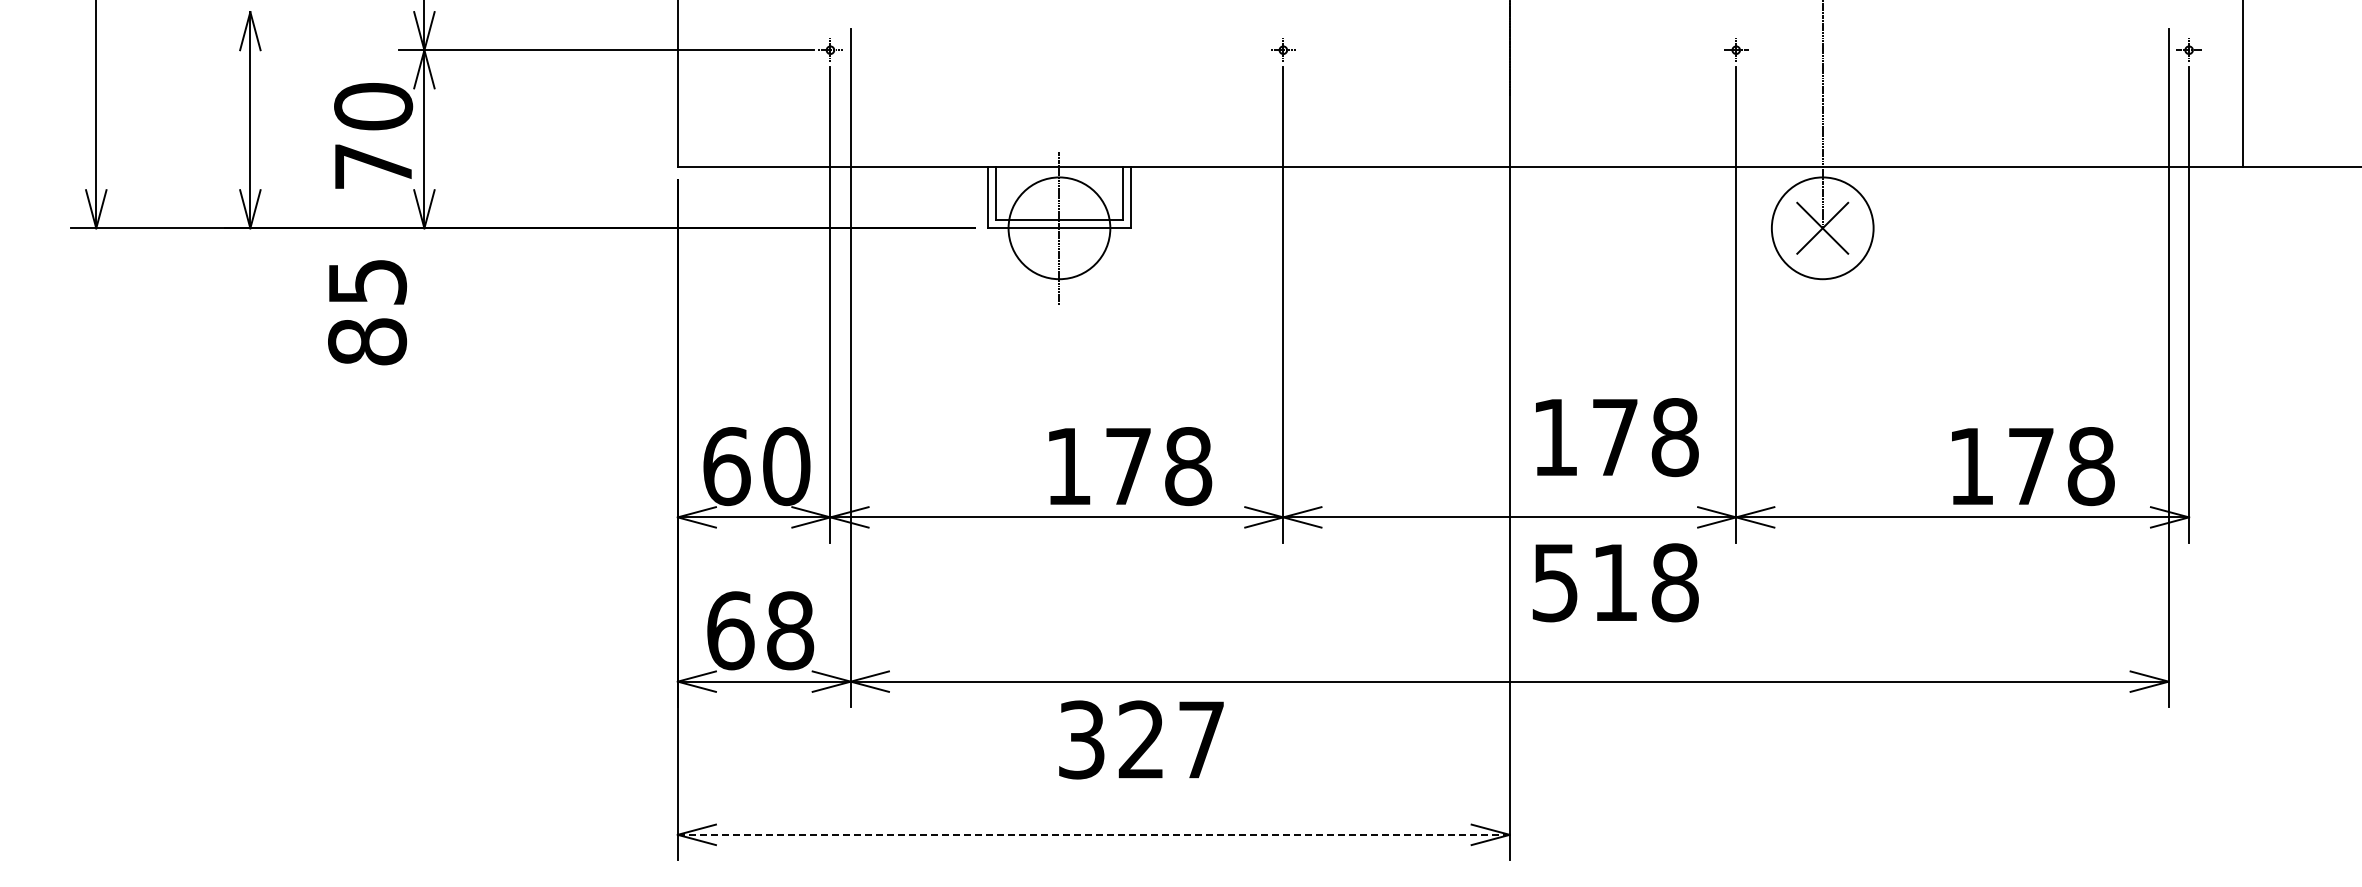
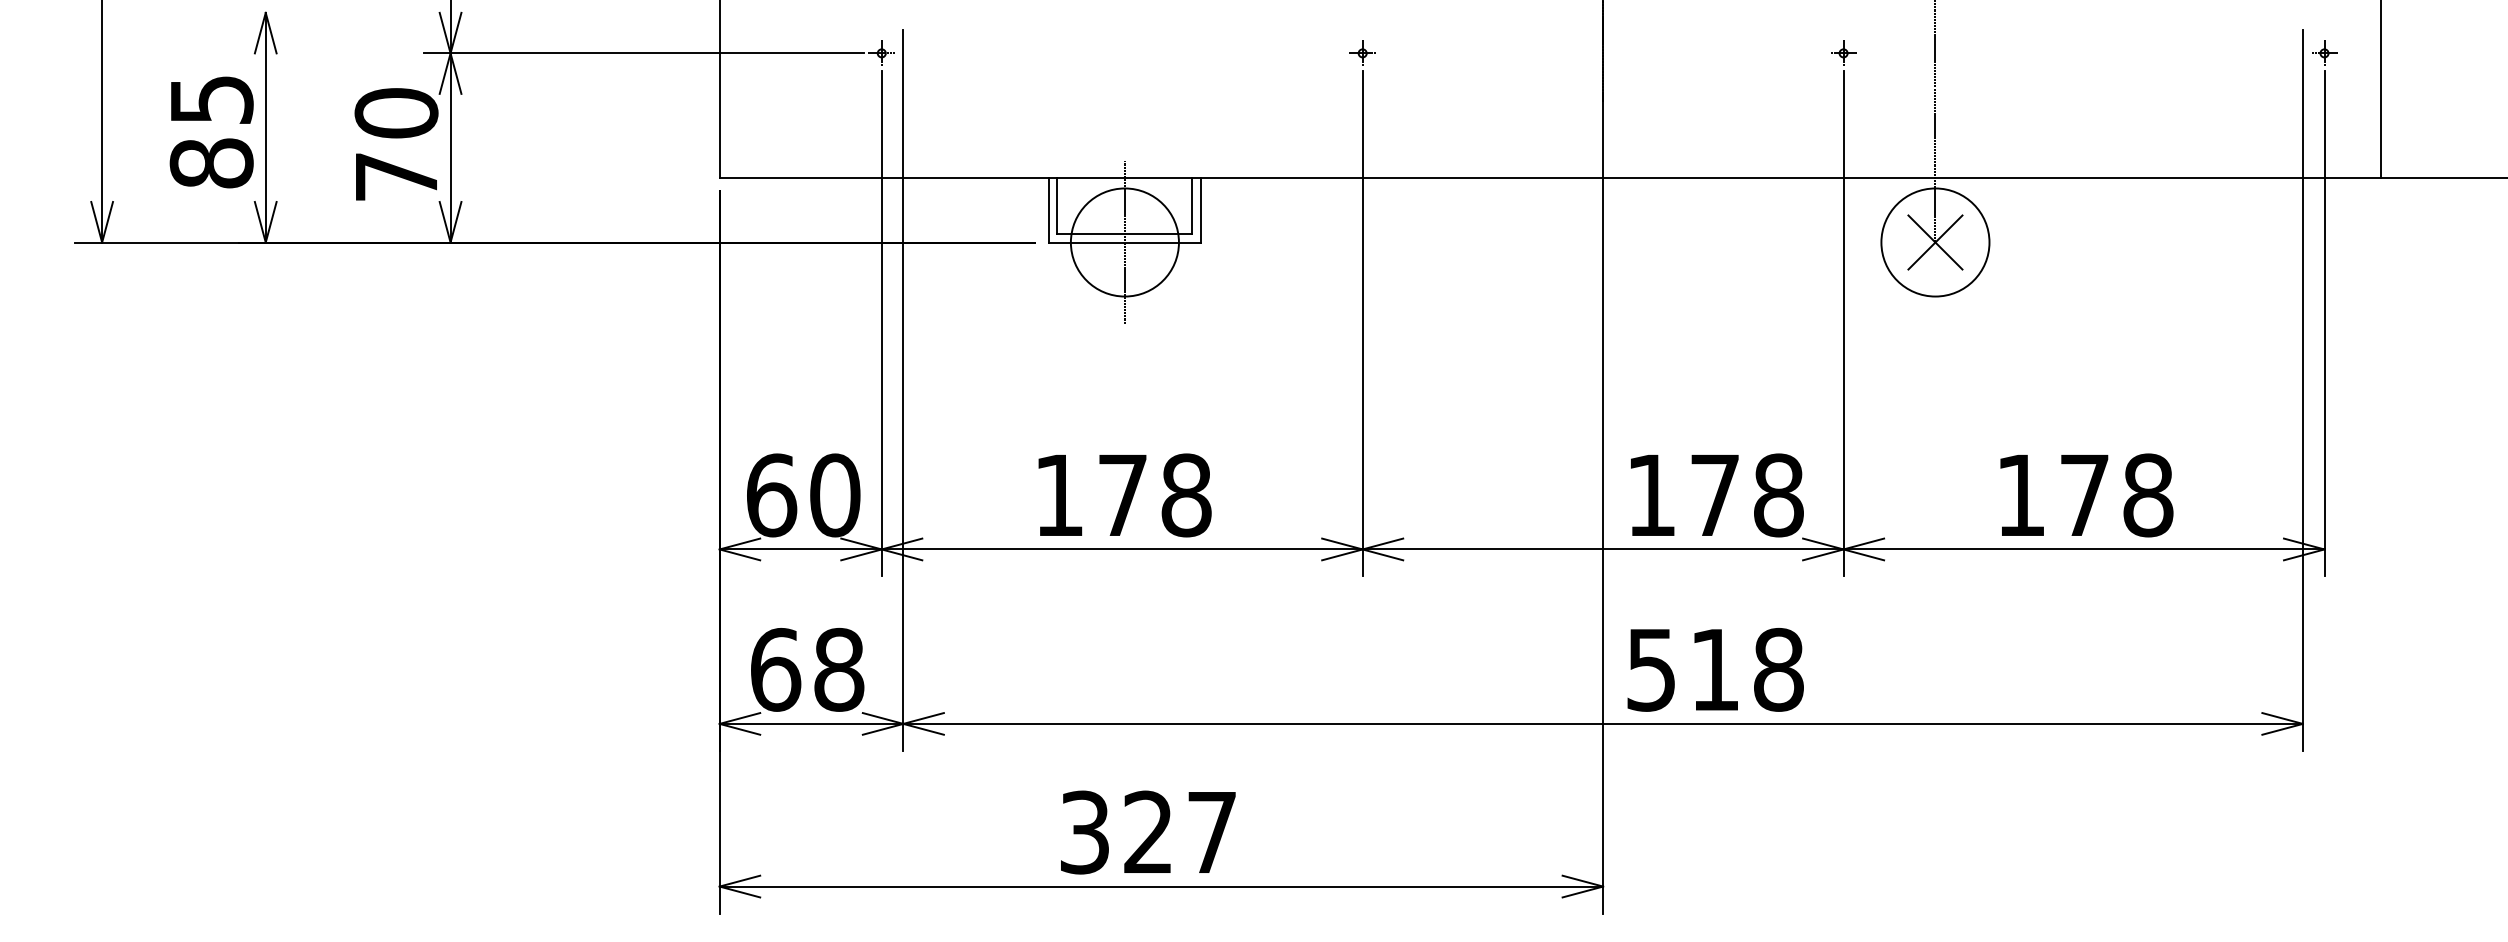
text: (367, 312) -> (211, 132), moved
text: (1617, 437) -> (1717, 495), moved
text: (1130, 466) -> (1124, 495), moved
text: (2033, 466) -> (2087, 495), moved
text: (1615, 582) -> (1715, 669), moved
text: (1141, 739) -> (1148, 832), moved
line: (1093, 834) -> (1161, 886), dashed -> solid

